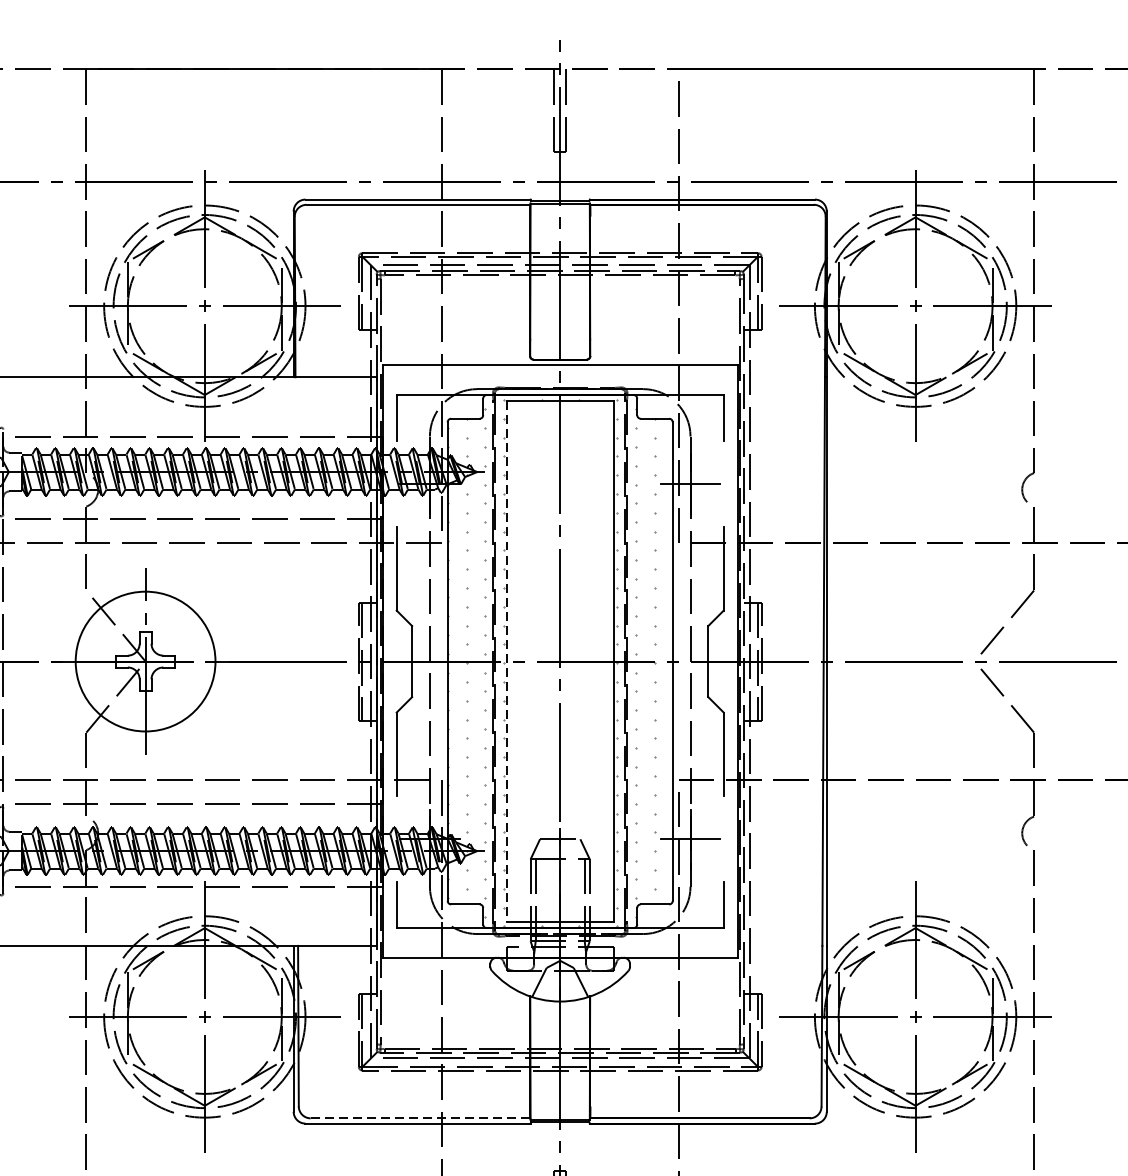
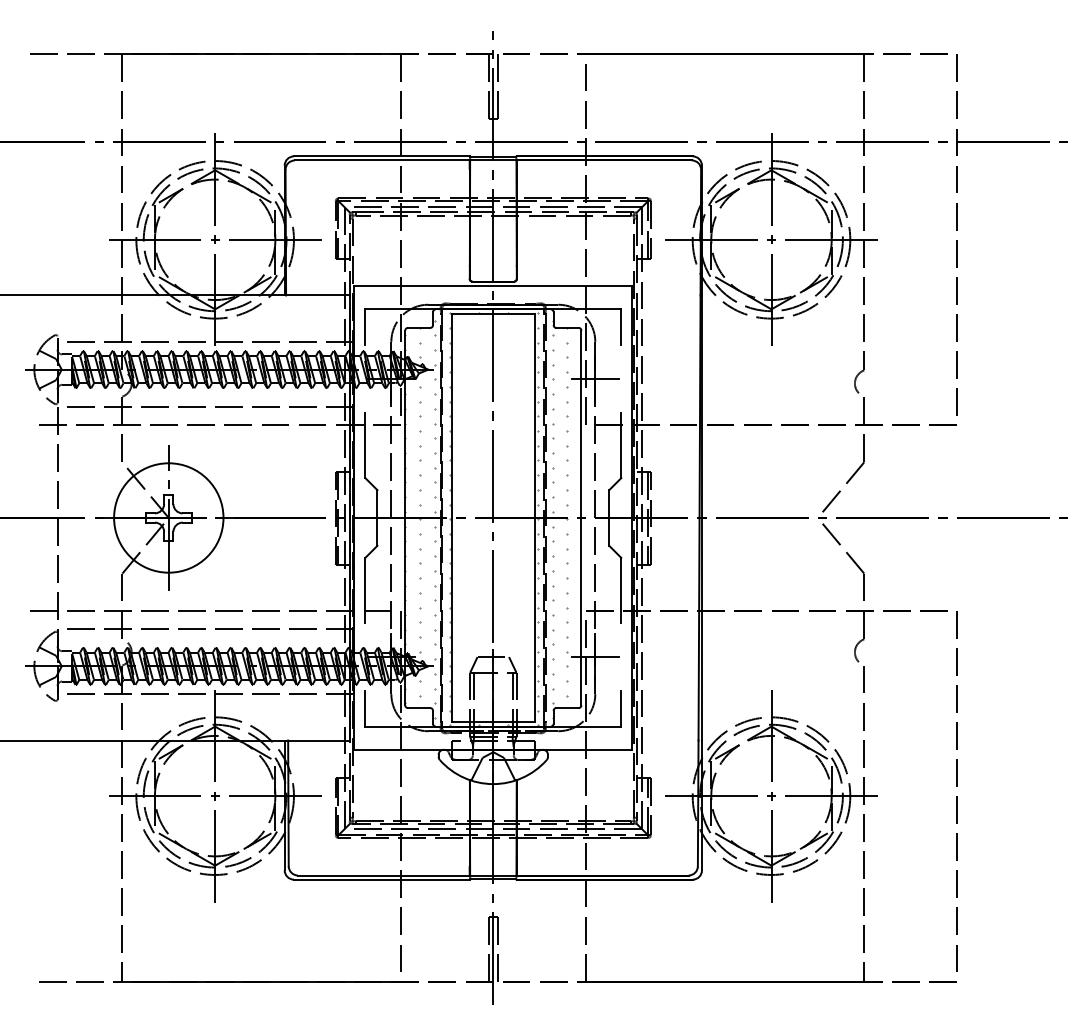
line: (506, 660) -> (451, 517), dashed -> solid
line: (419, 1118) -> (383, 875), dashed -> solid

